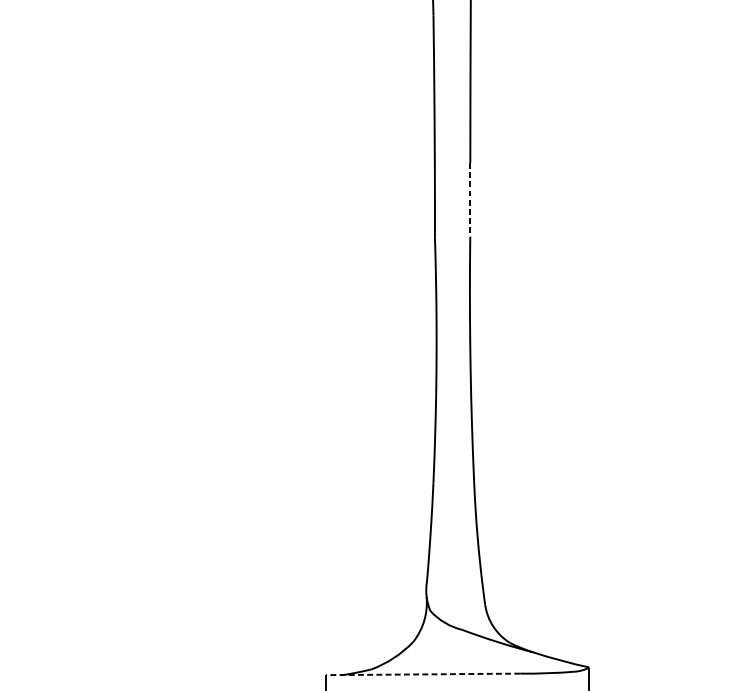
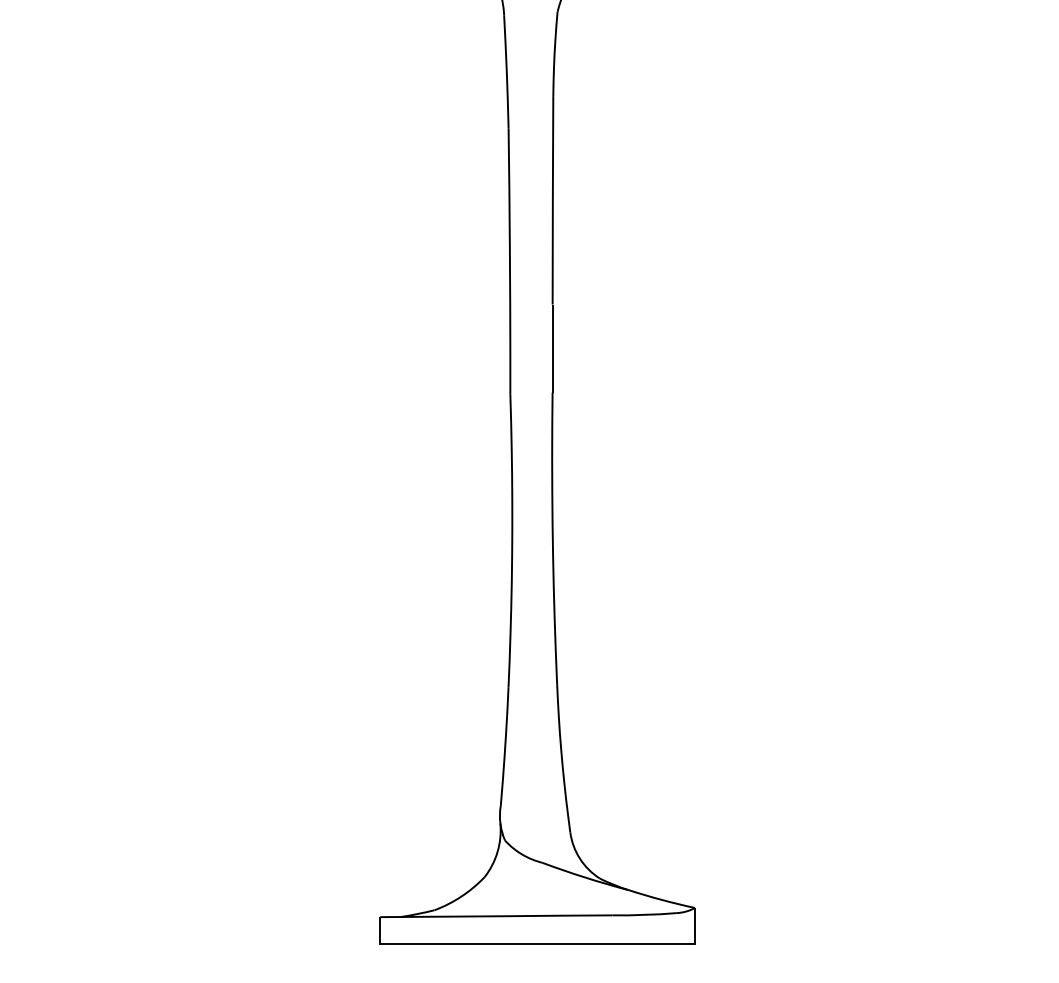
line: (470, 200) -> (552, 349), dashed -> solid
line: (425, 674) -> (498, 916), dashed -> solid

